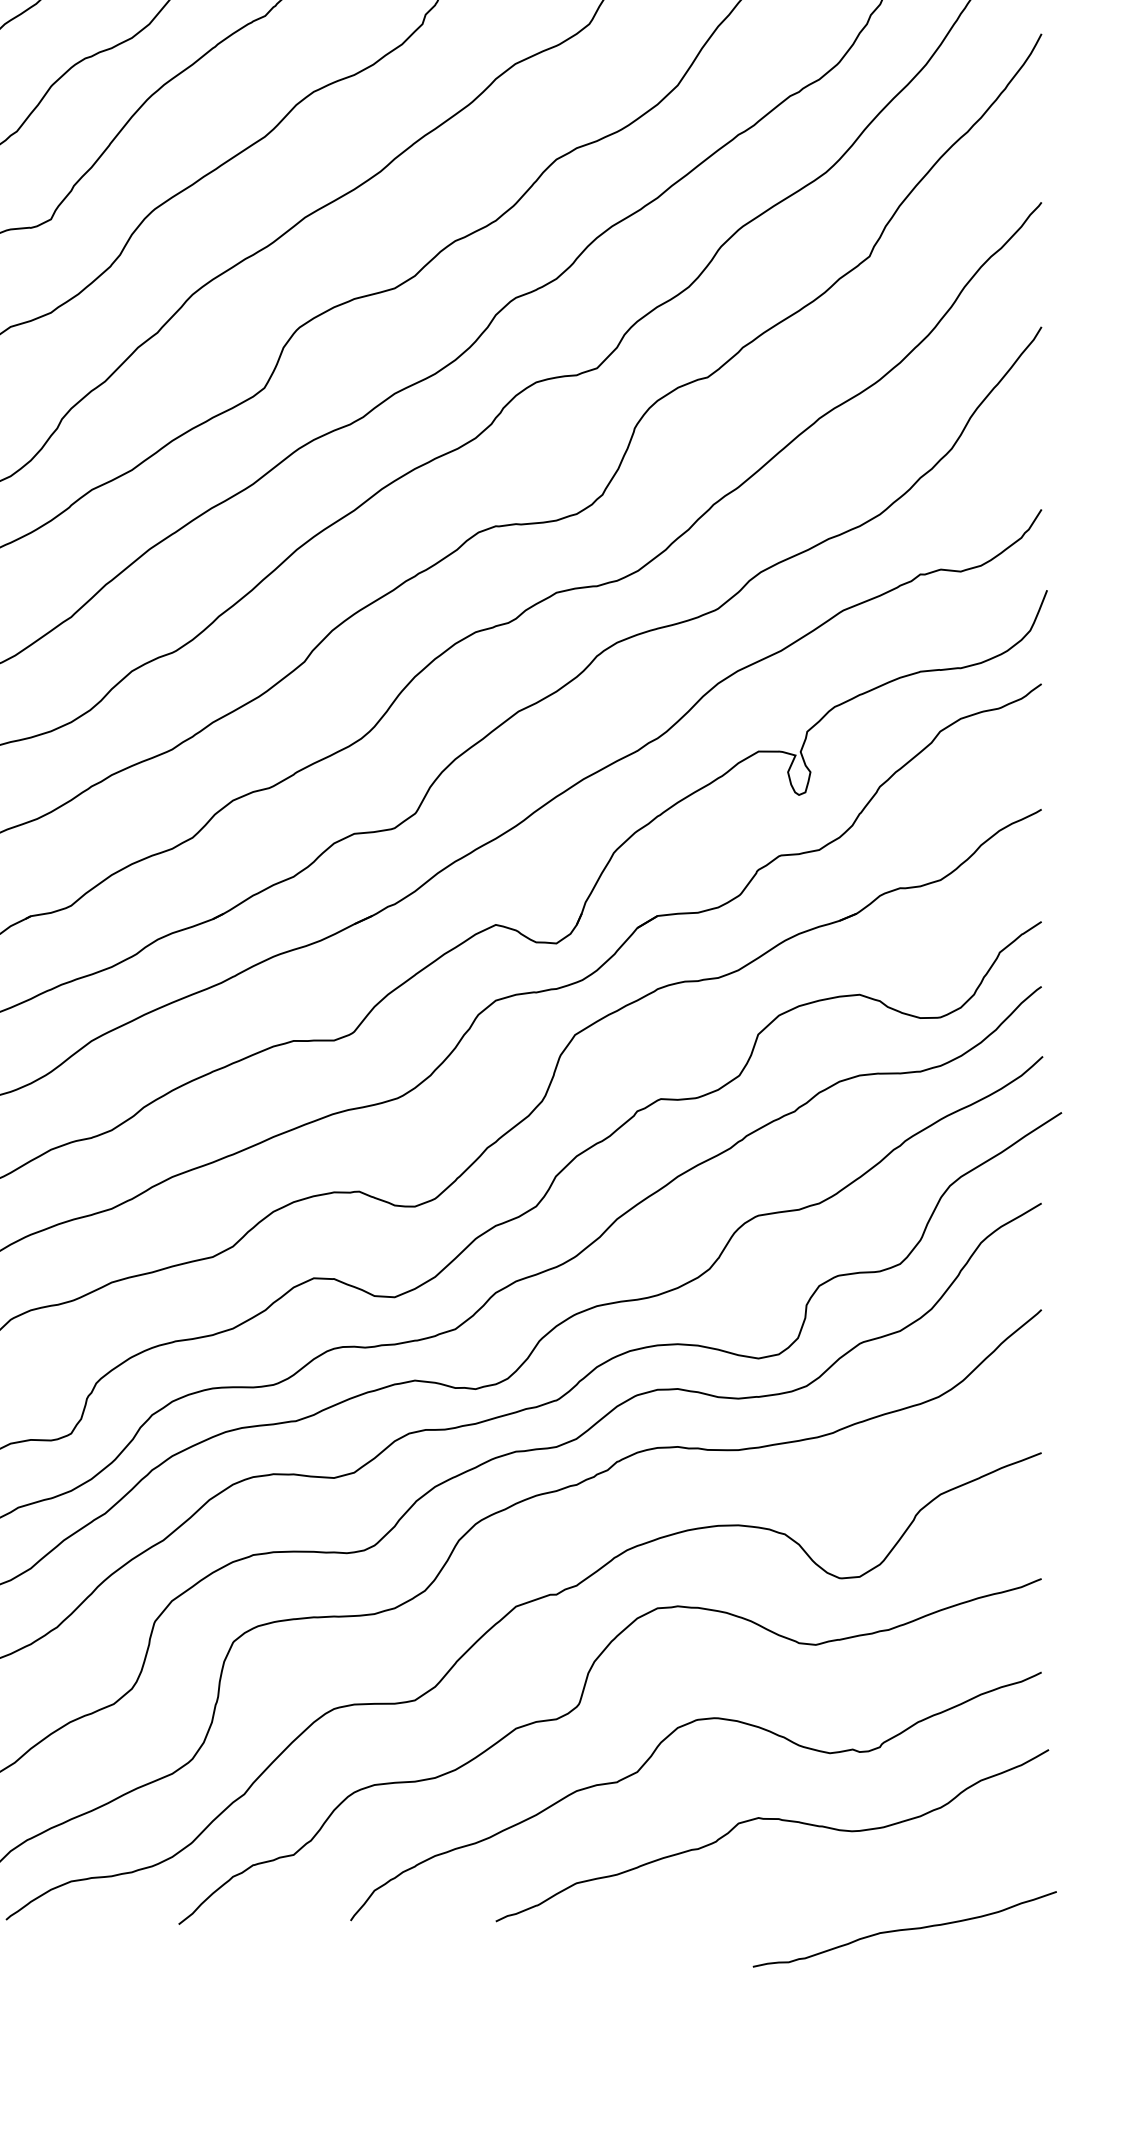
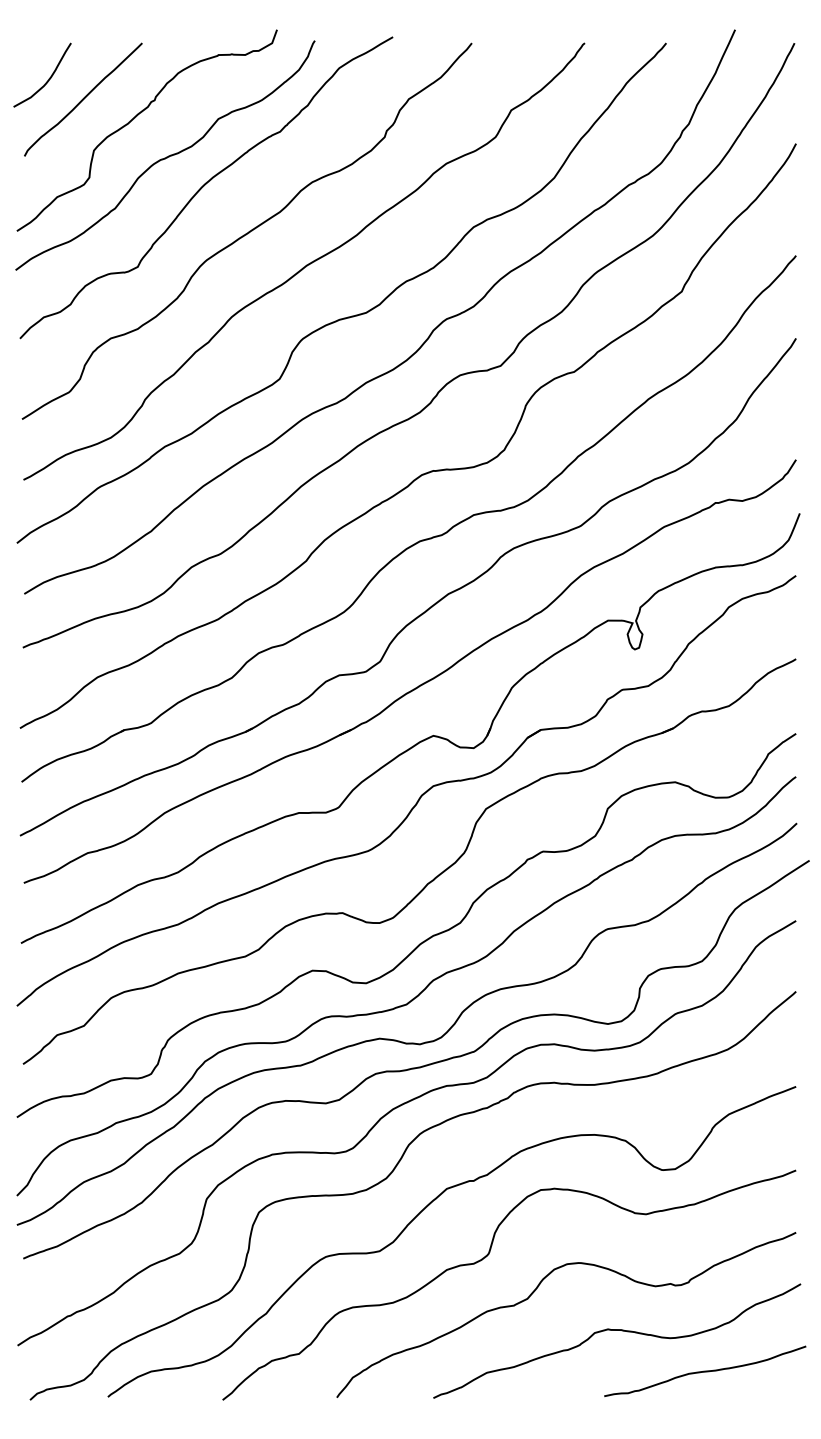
curve: (905, 1928) -> (705, 1370), moved

